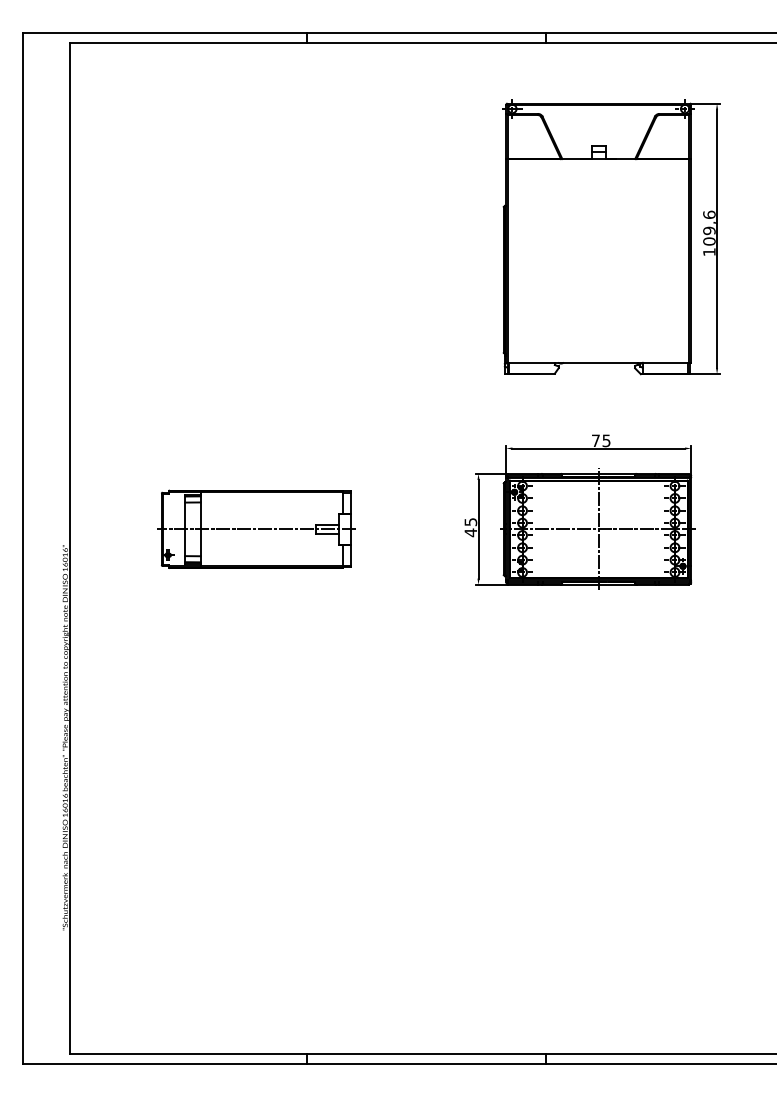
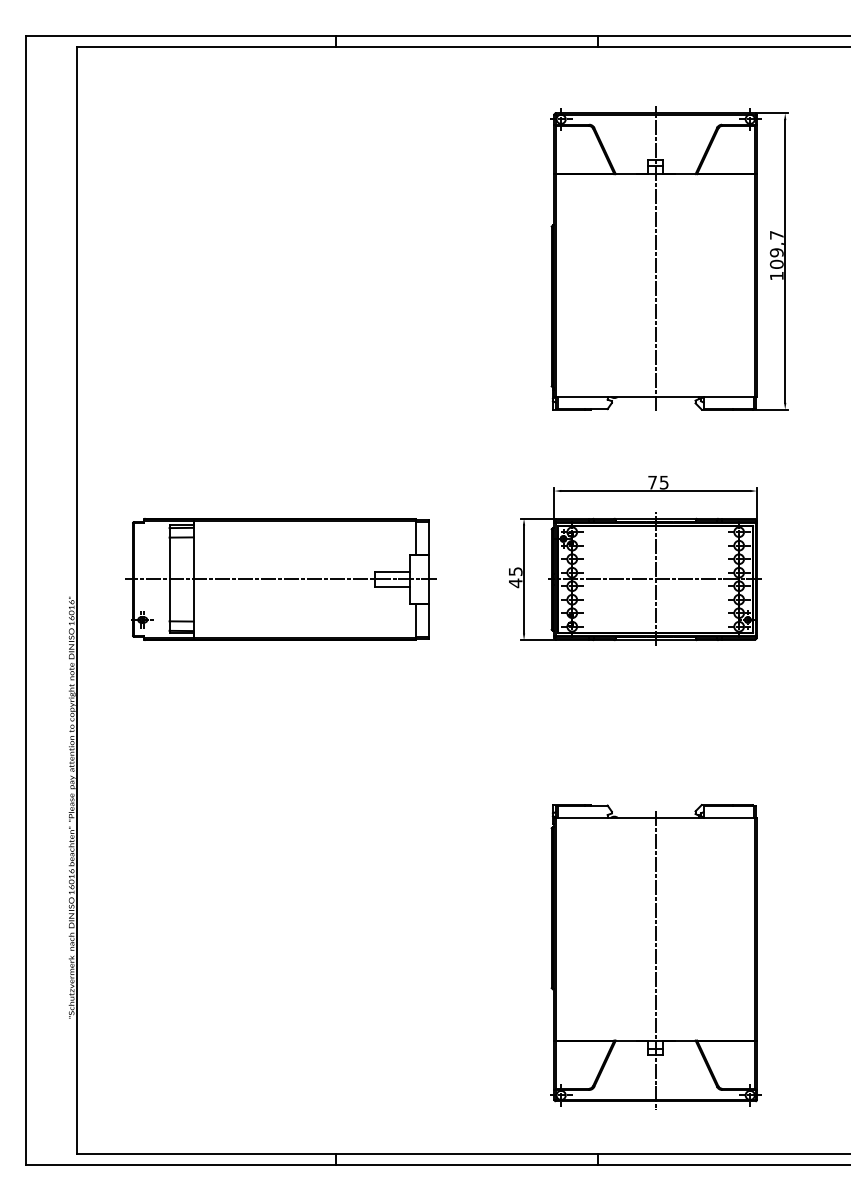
text: (709, 214) -> (776, 234), 109,6 -> 109,7
line: (598, 235) -> (655, 257), added
part: (256, 529) -> (280, 579), size x1.43
part: (598, 873) -> (655, 956), added

